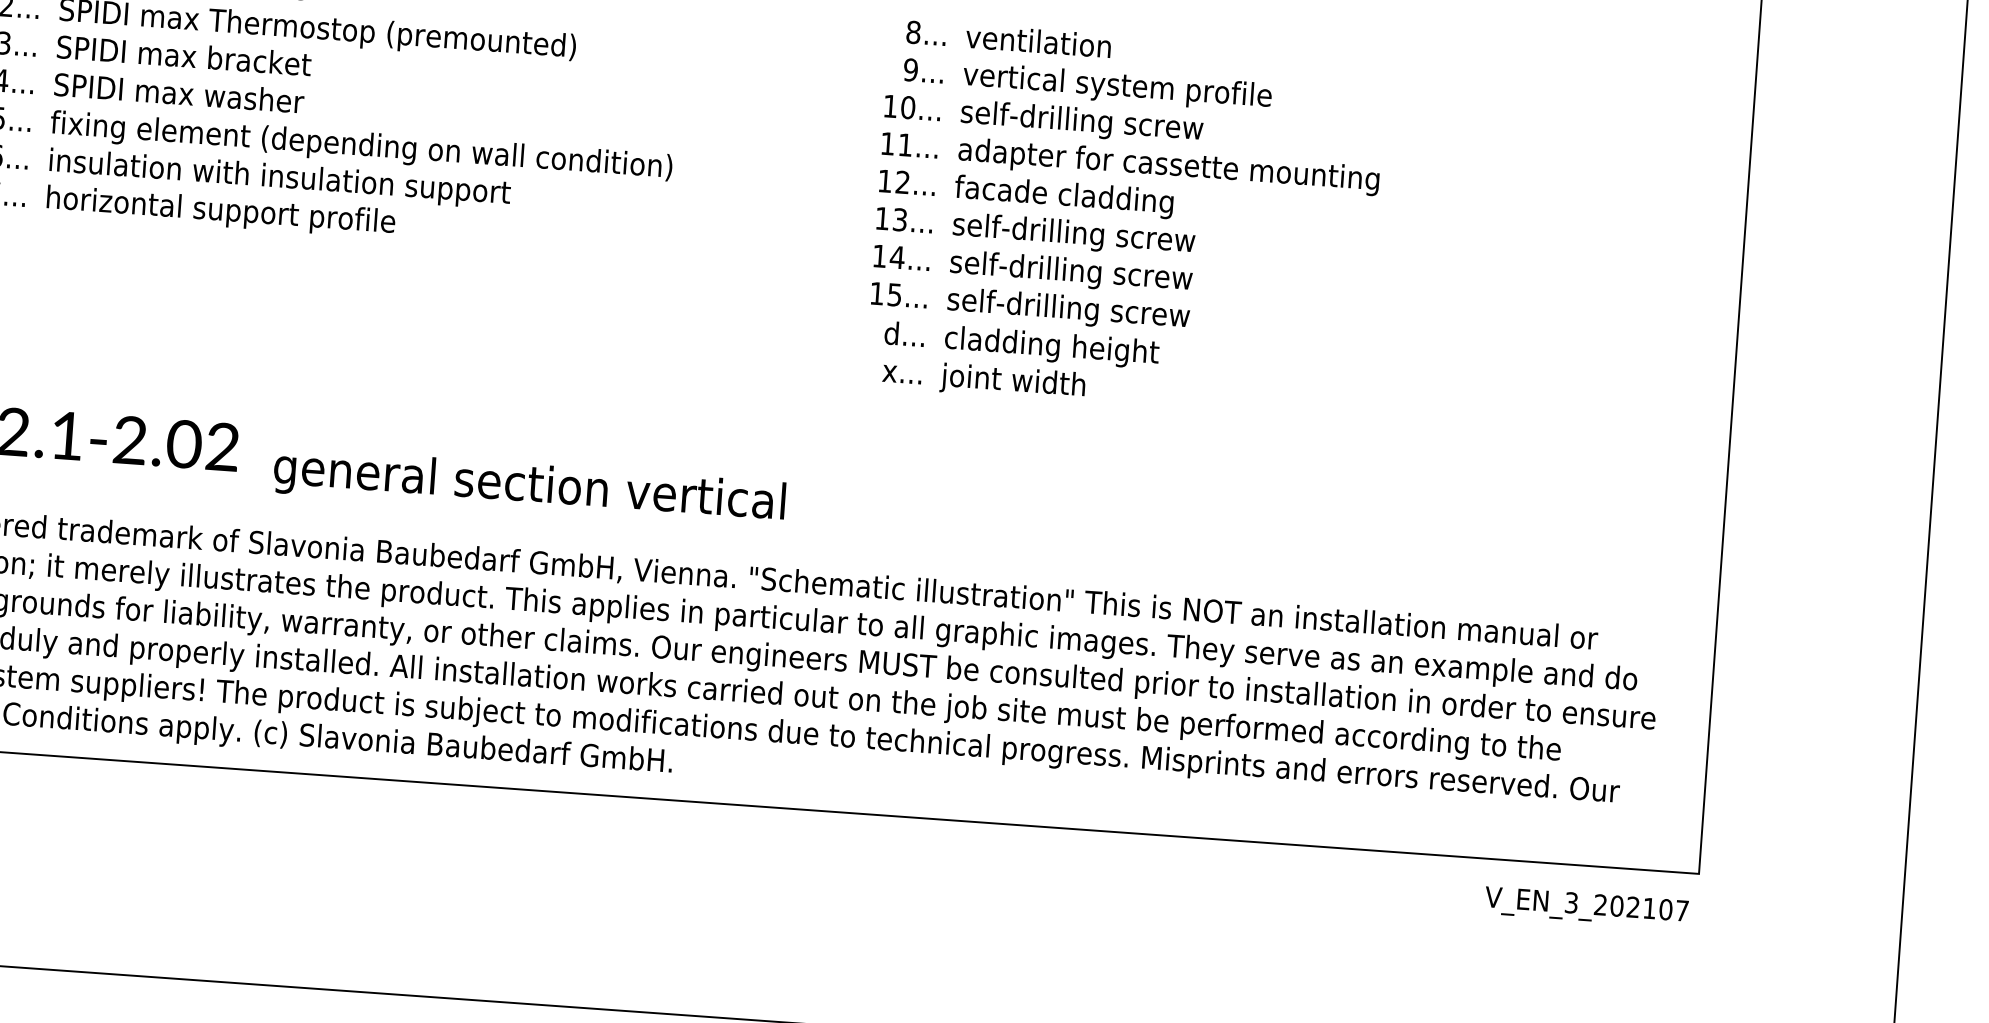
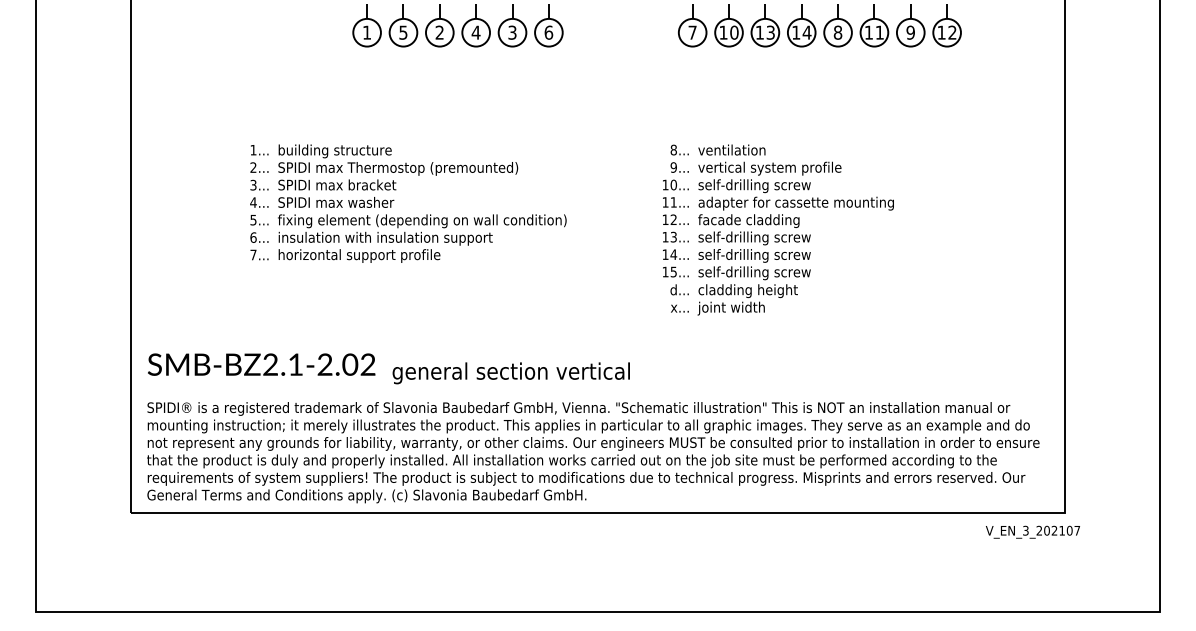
text: (1585, 905) -> (1032, 531), moved

